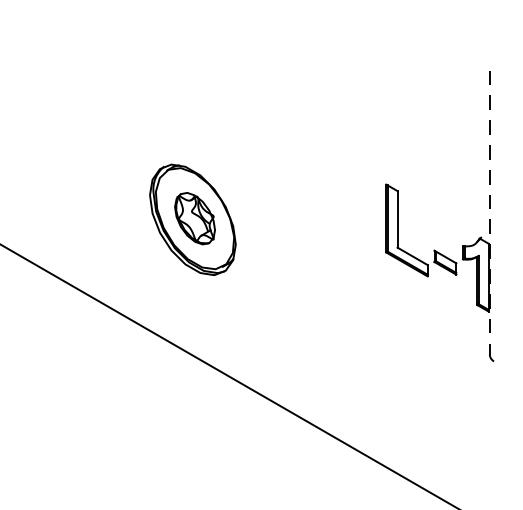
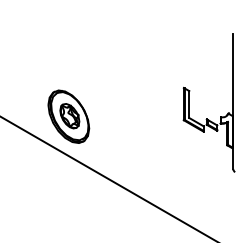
line: (490, 212) -> (233, 101), dashed -> solid
part: (192, 219) -> (68, 116), moved

